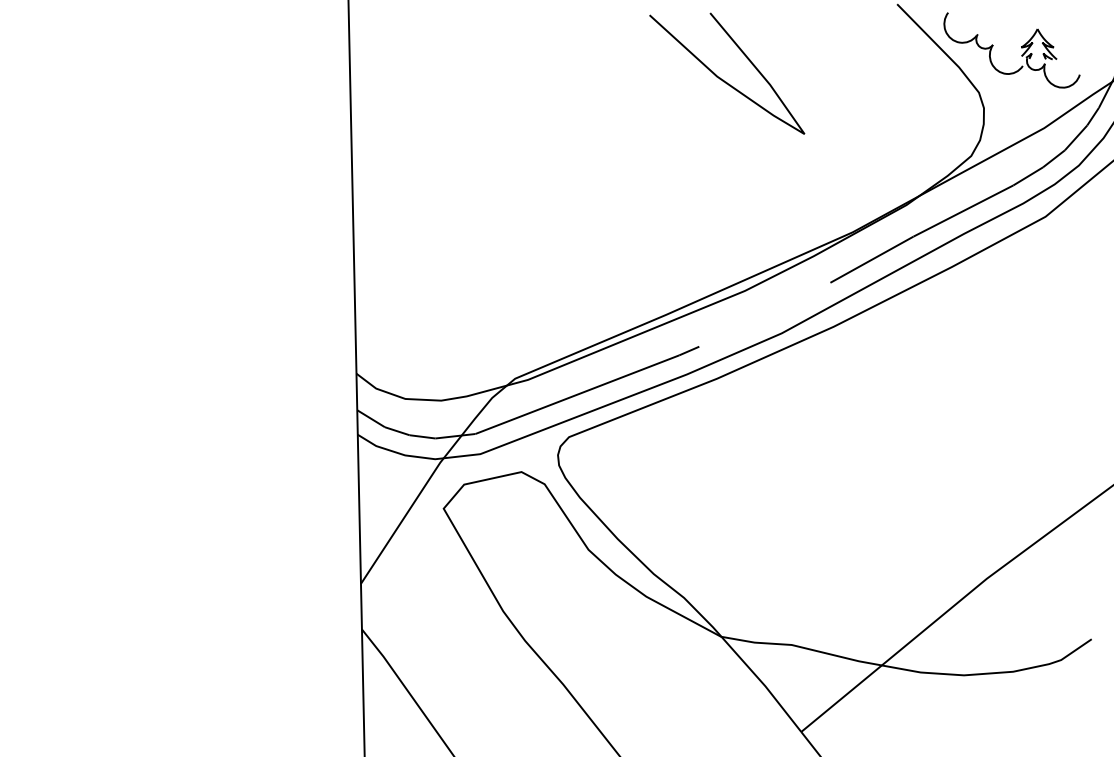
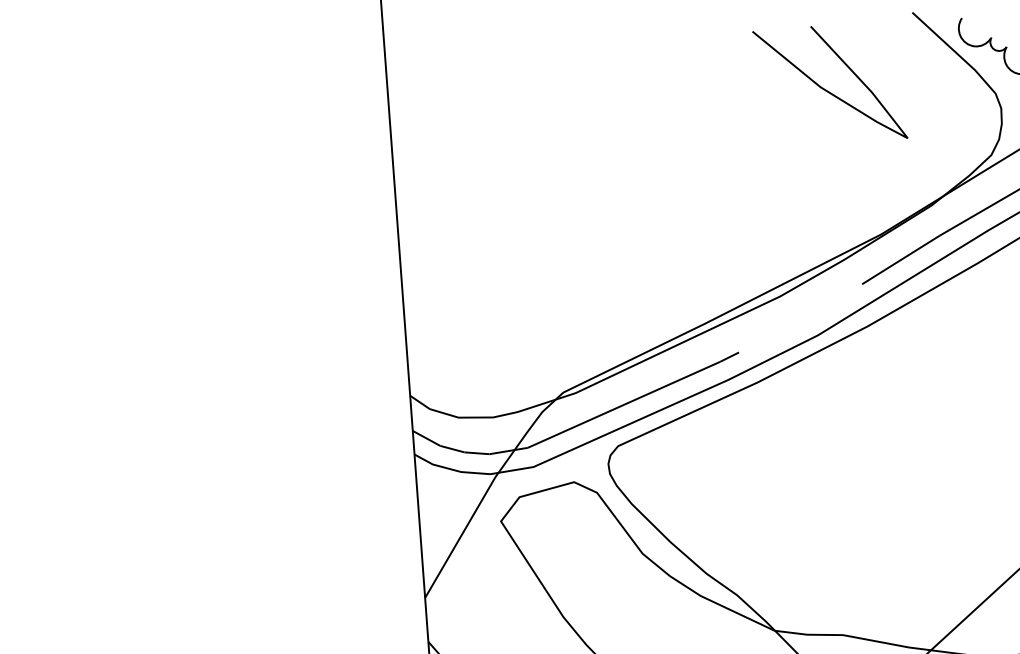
curve: (723, 79) -> (826, 89), moved

